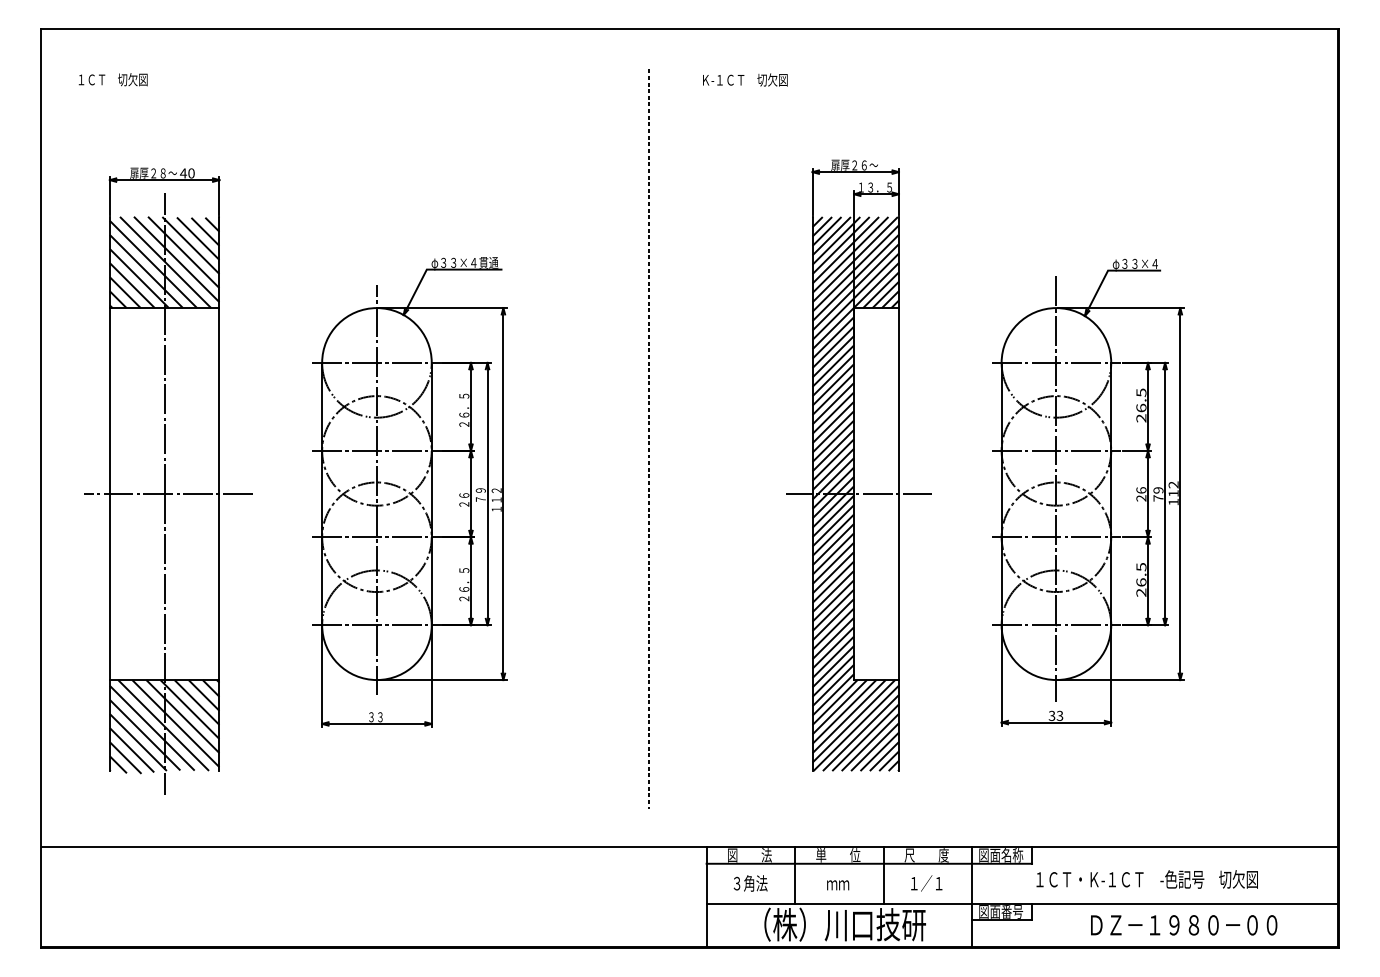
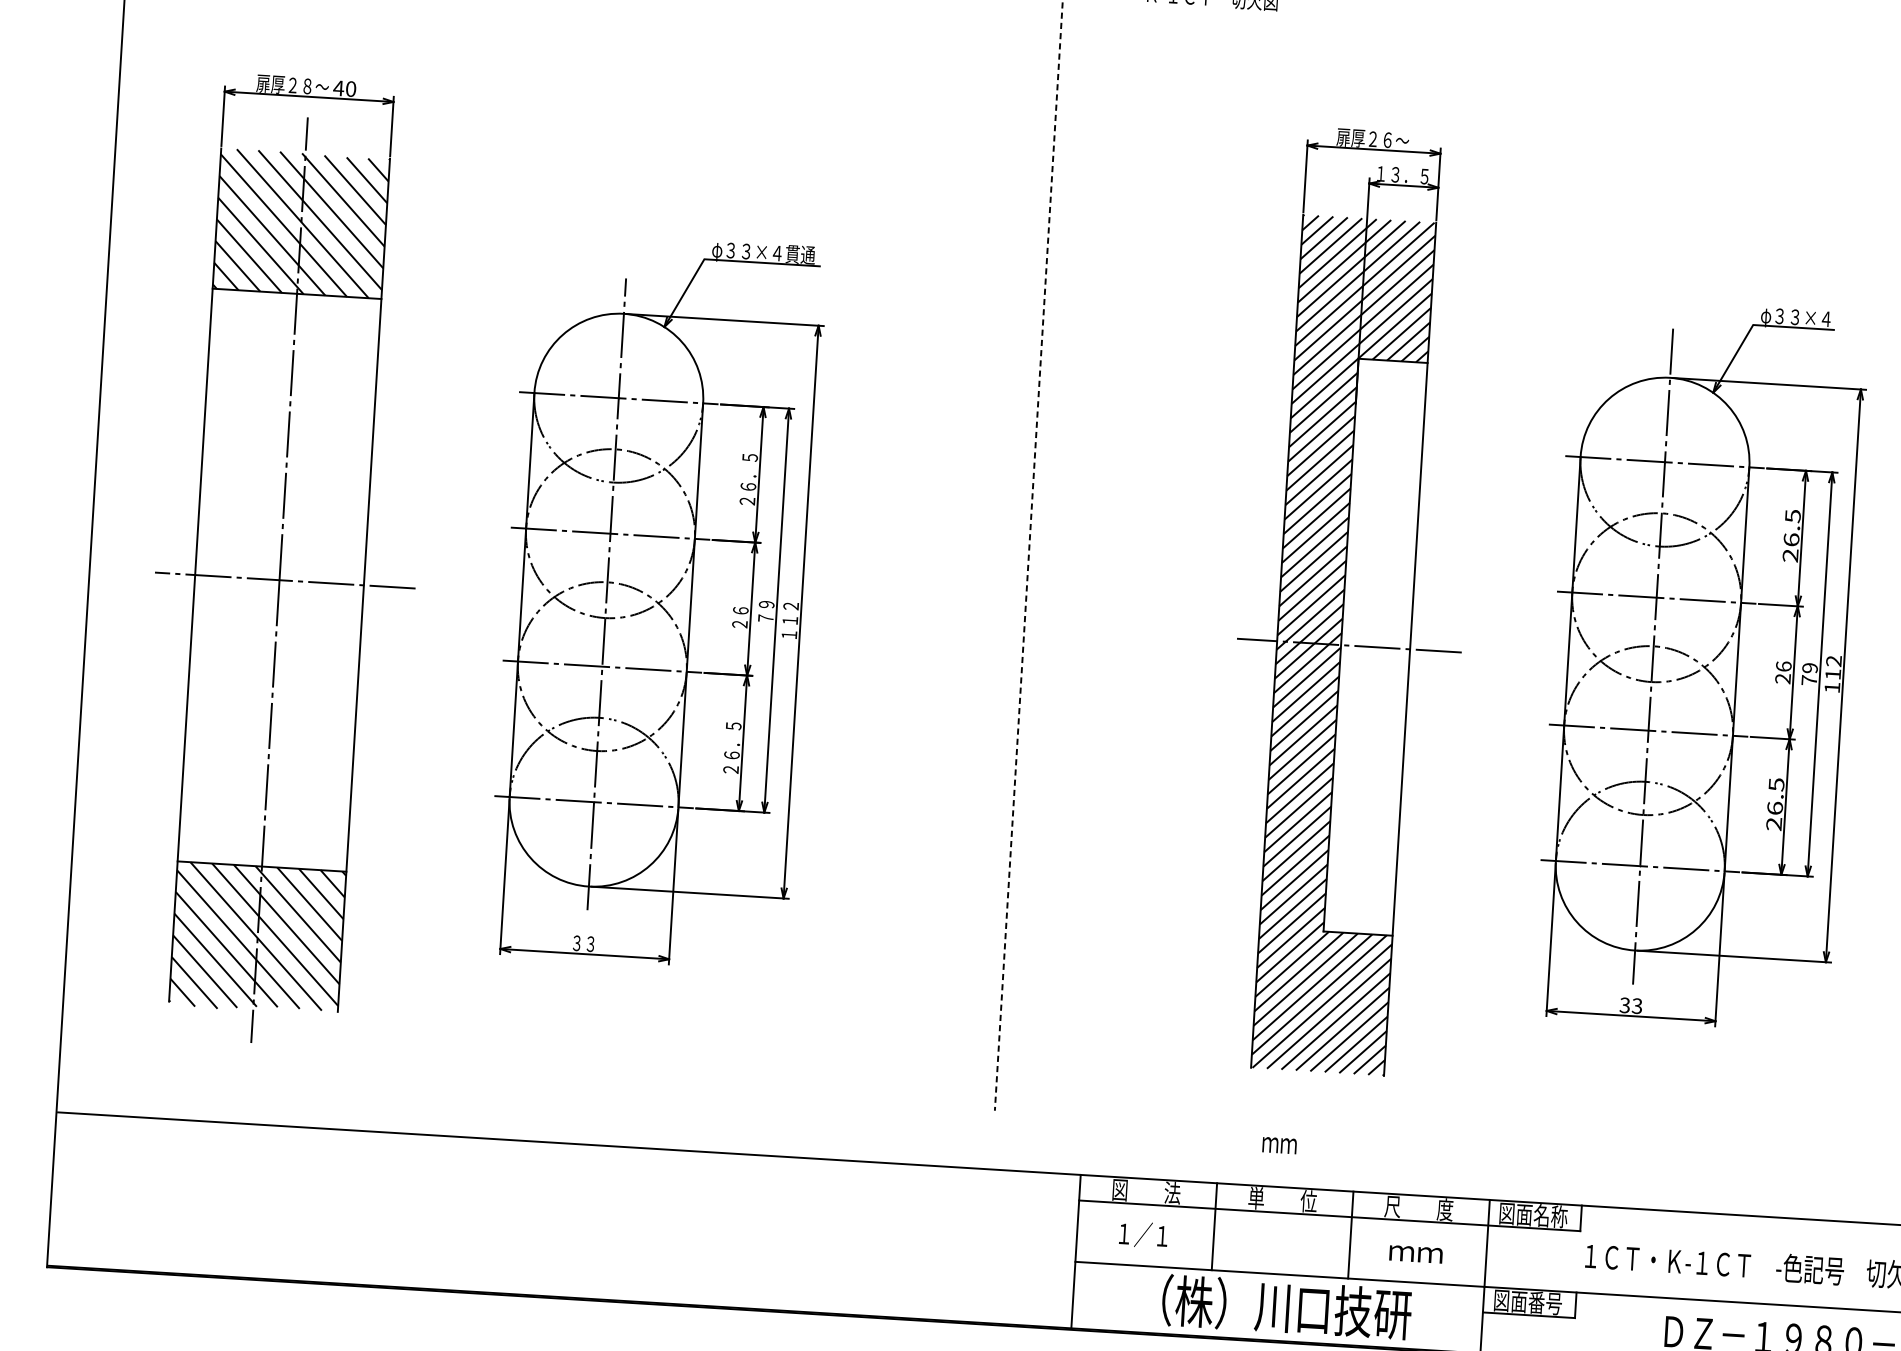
text: (750, 883) -> (1144, 1235), ３角法 -> １／１
text: (926, 883) -> (1415, 1251), １／１ -> ｍｍ
text: (838, 885) -> (1280, 1145), moved

